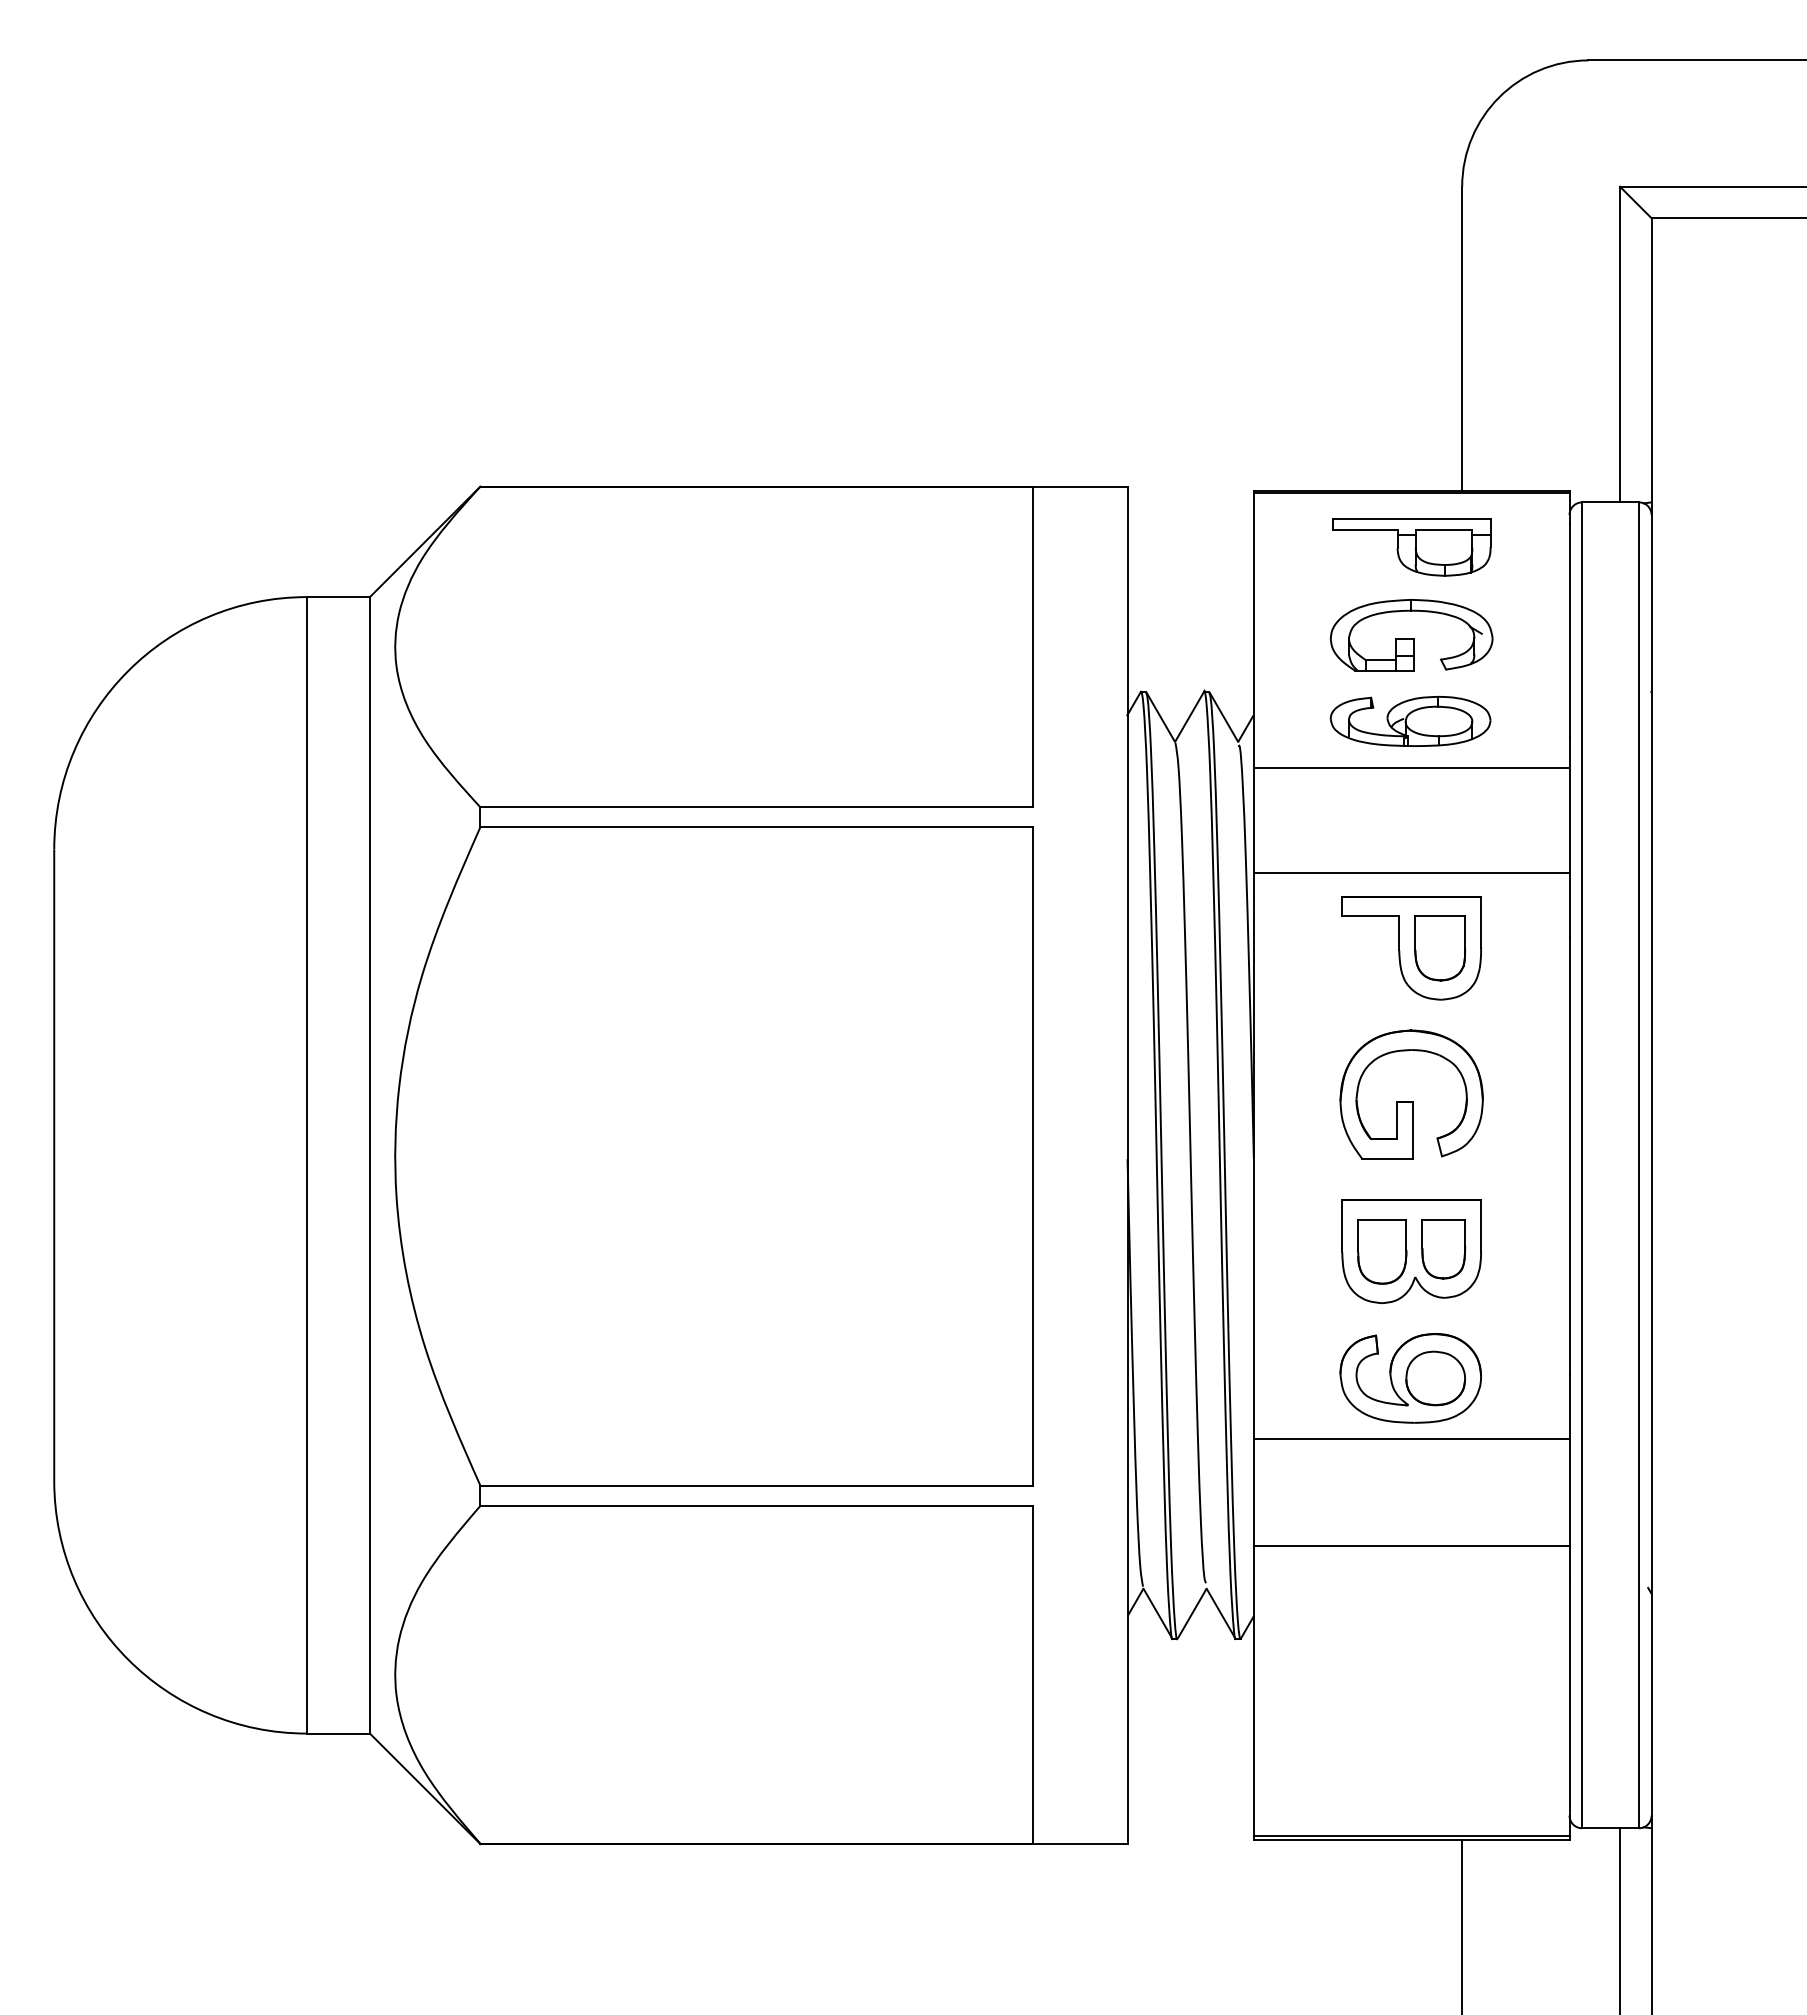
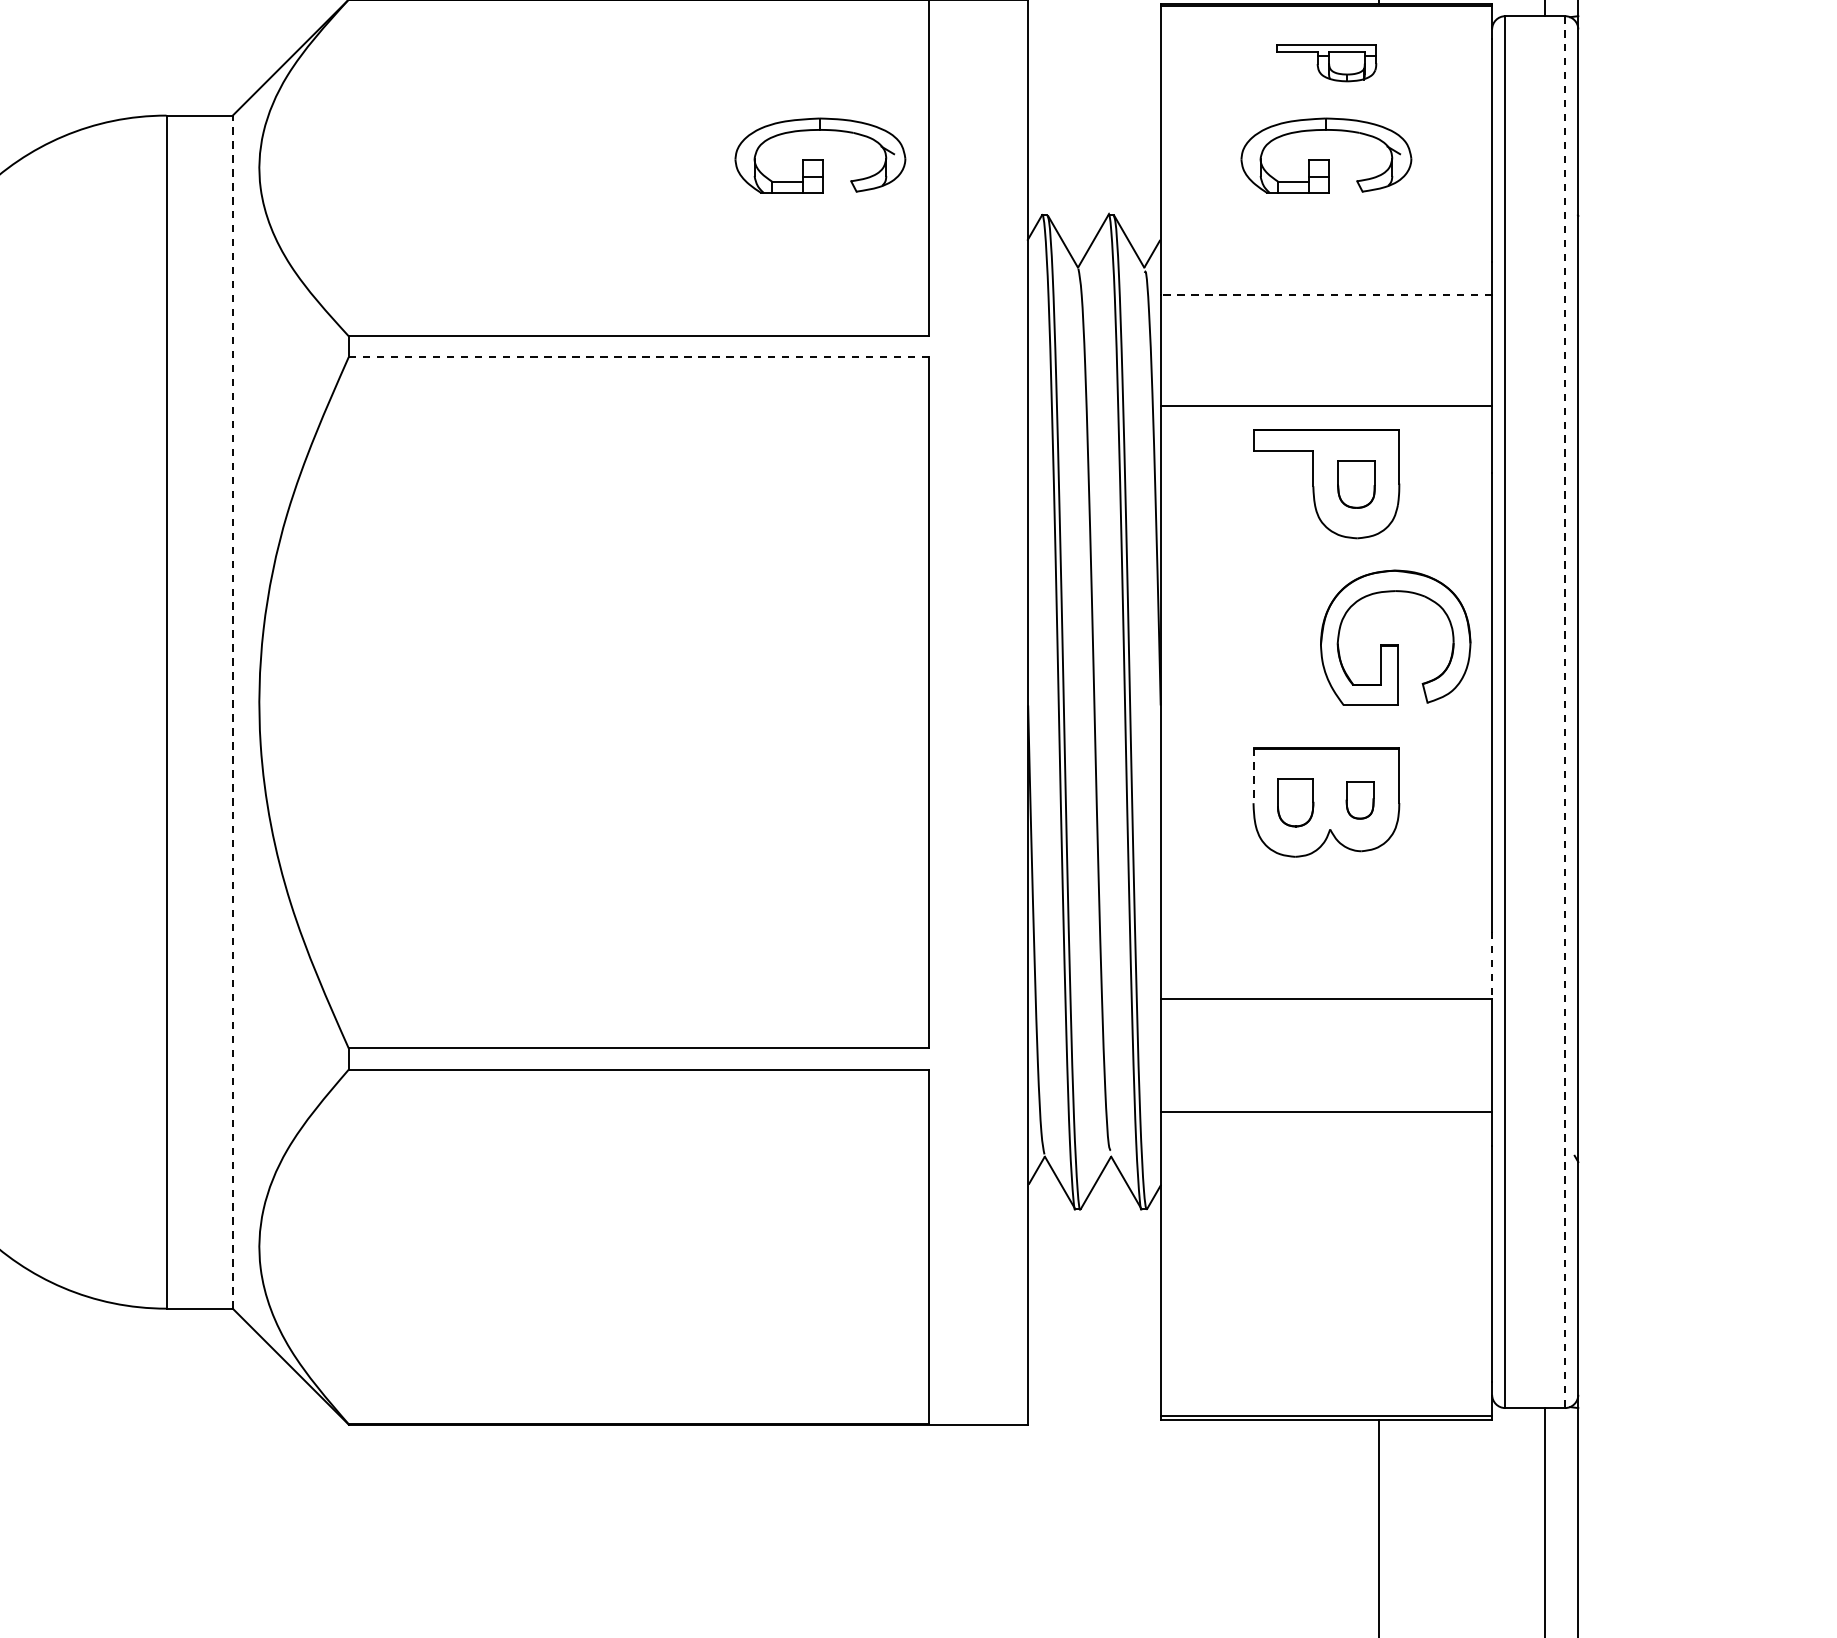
part: (1411, 547) -> (1326, 63), size x0.6
part: (929, 635) -> (820, 155), added
part: (1410, 721) -> (1325, 246), removed
line: (1411, 768) -> (1326, 295), solid -> dashed
line: (757, 827) -> (639, 357), solid -> dashed
part: (1440, 948) -> (1356, 484), size x0.7
part: (1411, 1101) -> (1395, 645), moved
line: (369, 1164) -> (232, 711), solid -> dashed
line: (1638, 1165) -> (1564, 712), solid -> dashed
line: (1342, 1226) -> (1253, 776), solid -> dashed
part: (1443, 1249) -> (1359, 800), size x0.6
part: (1382, 1251) -> (1295, 802), size x0.7
part: (1410, 1378) -> (1325, 935), removed
line: (1569, 1407) -> (1492, 966), solid -> dashed

